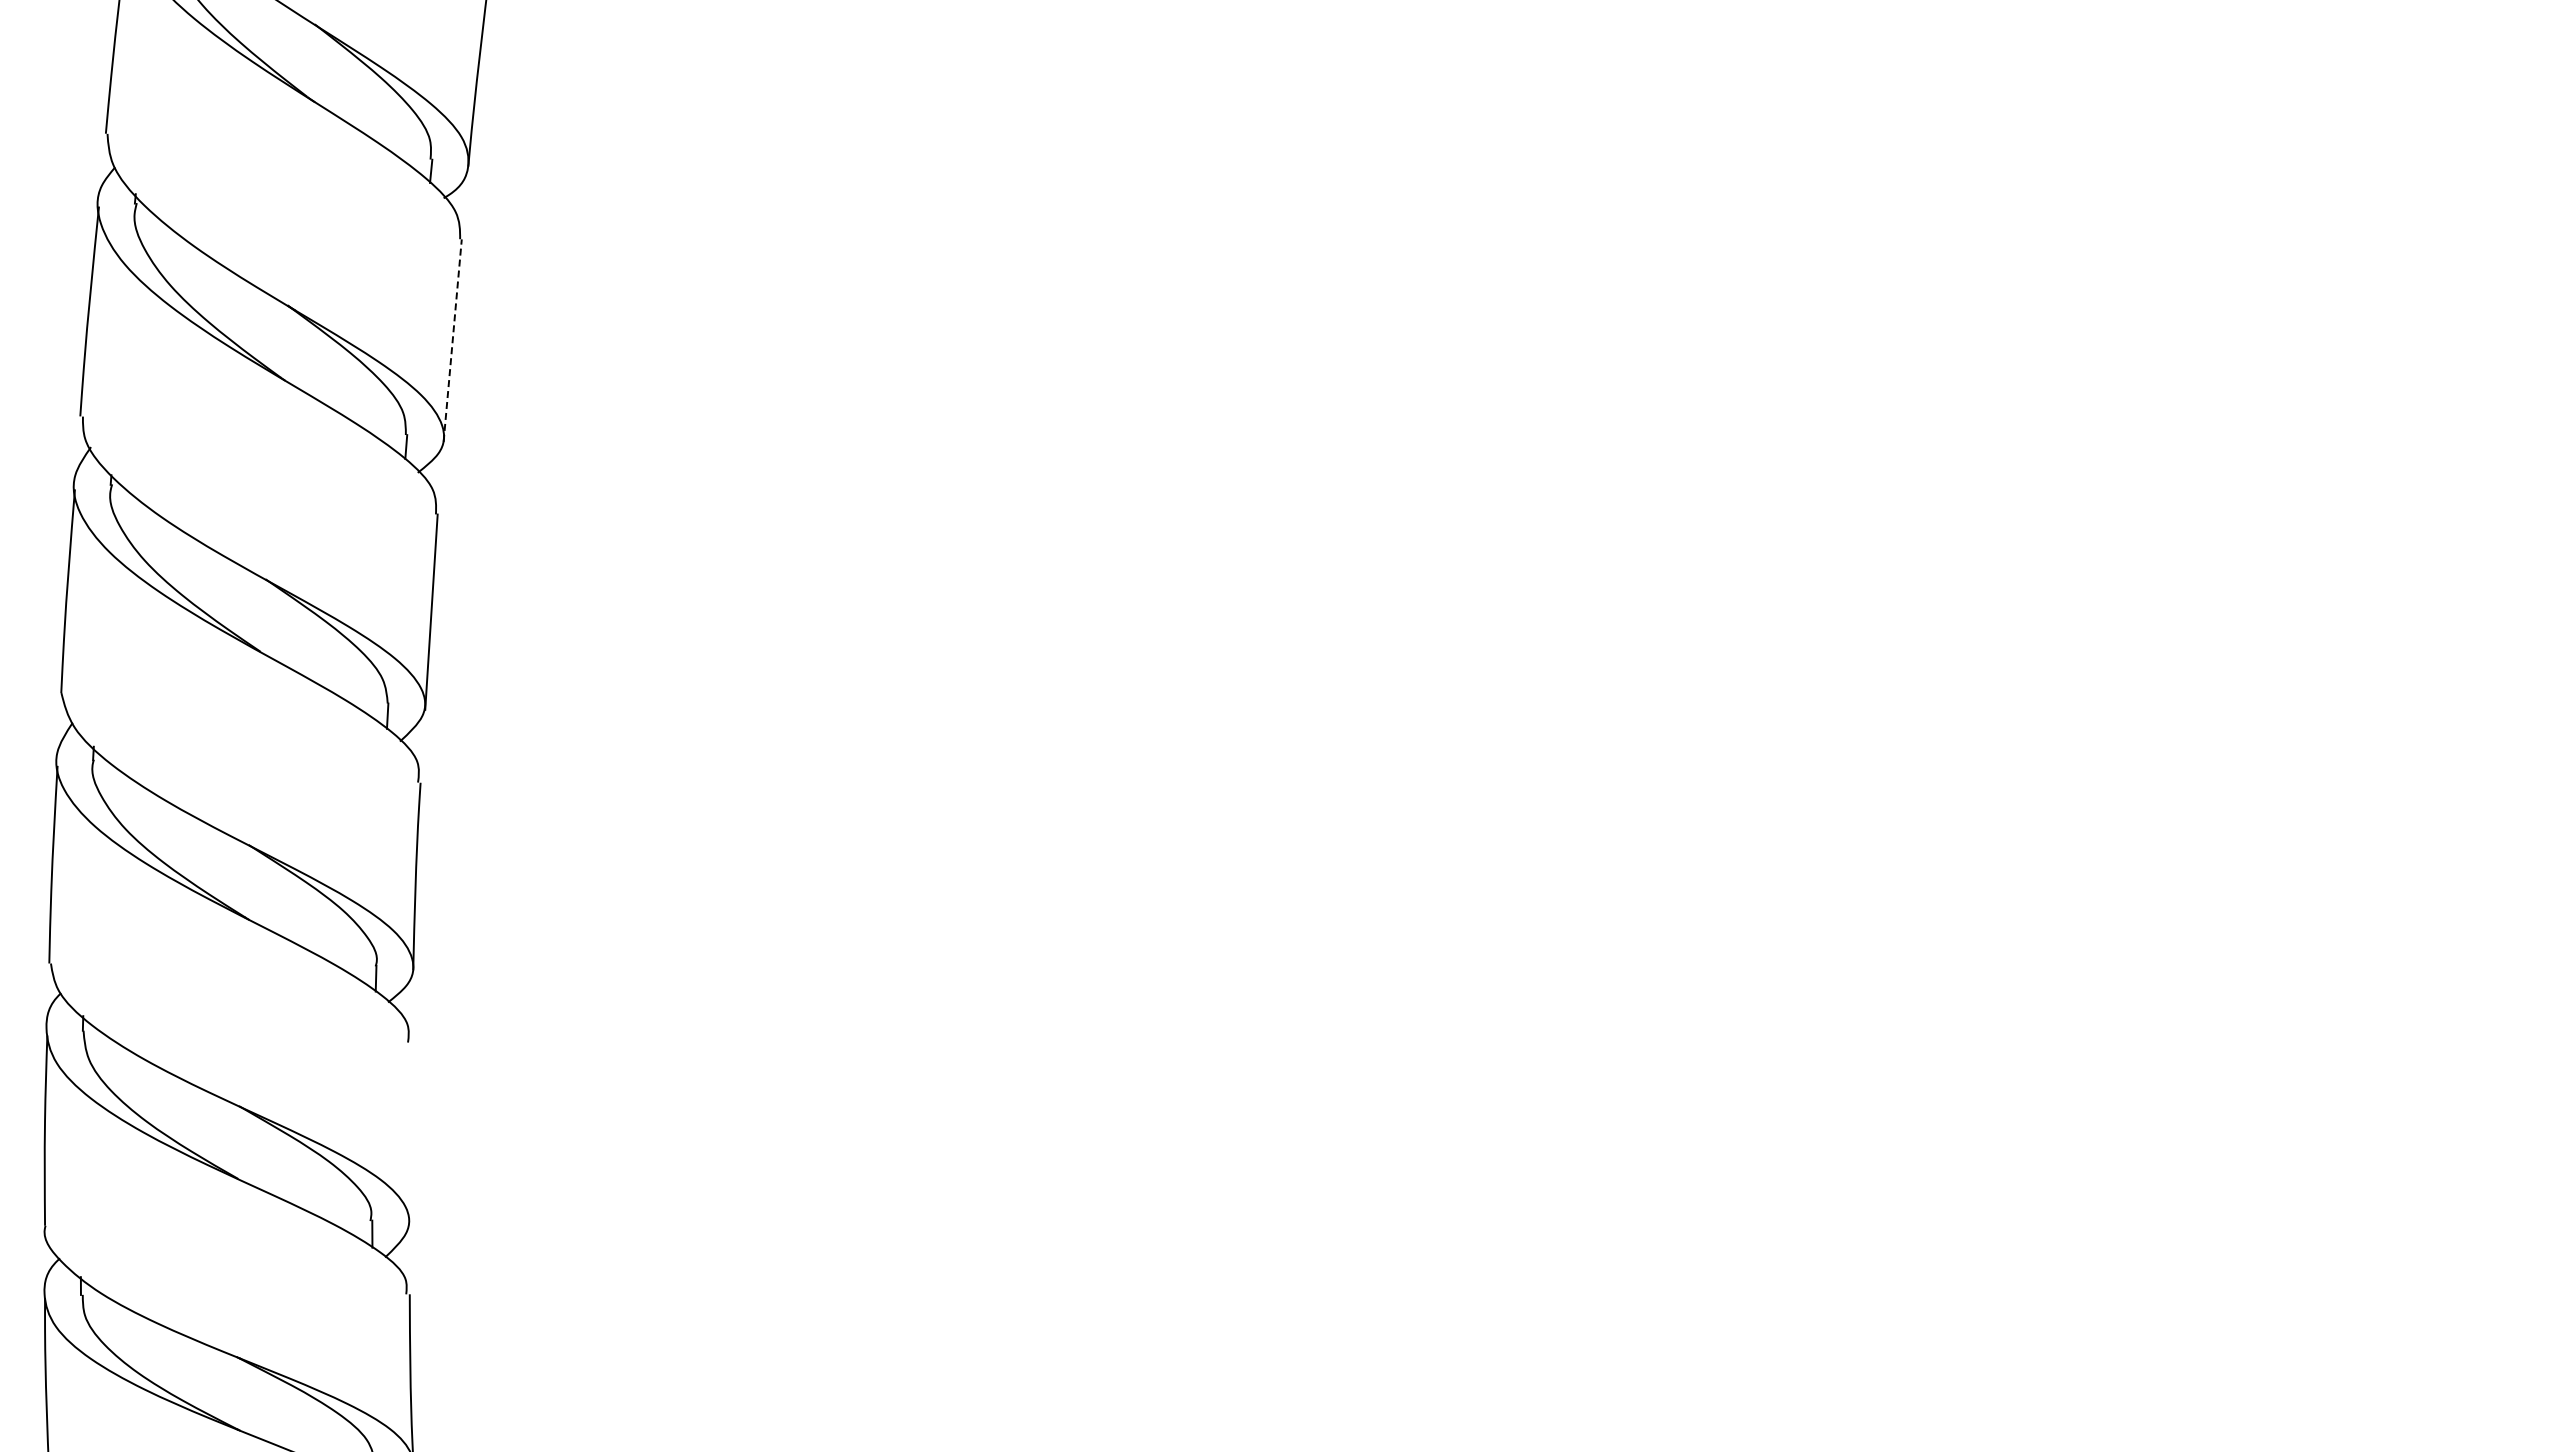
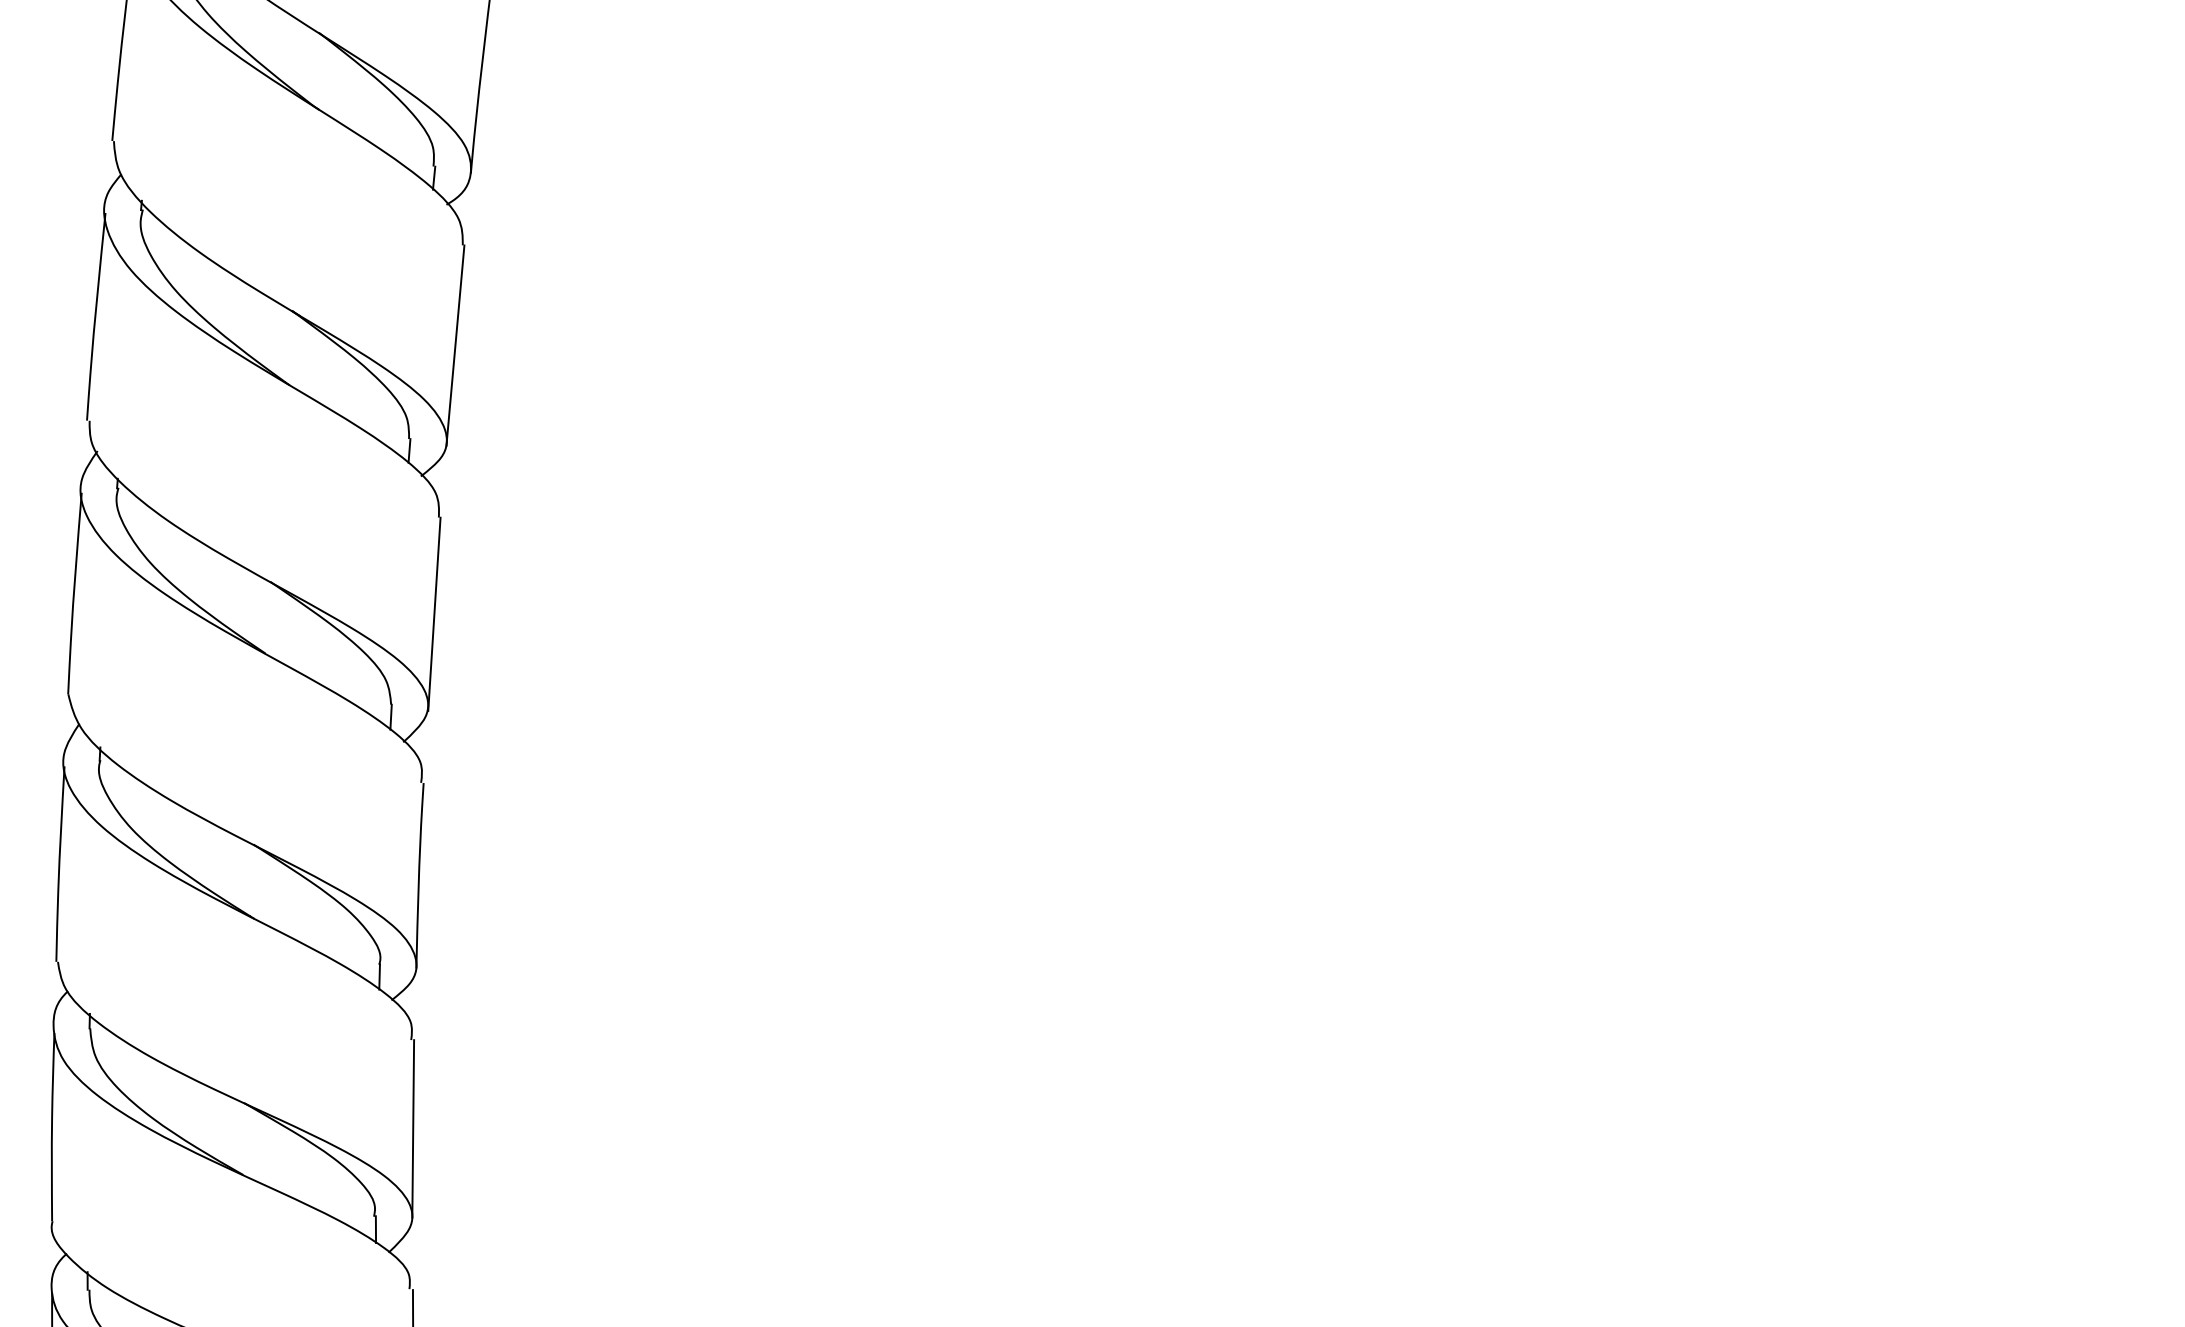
line: (452, 340) -> (455, 345), dashed -> solid
line: (409, 1131) -> (412, 1128), added

